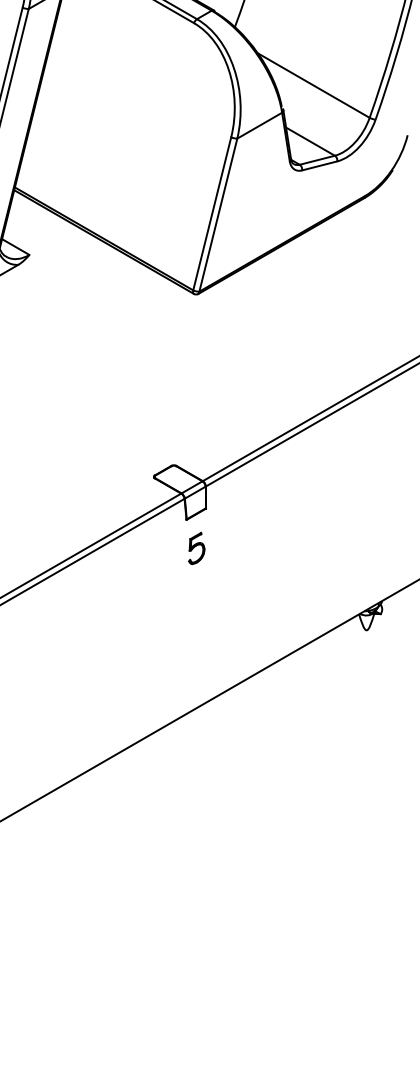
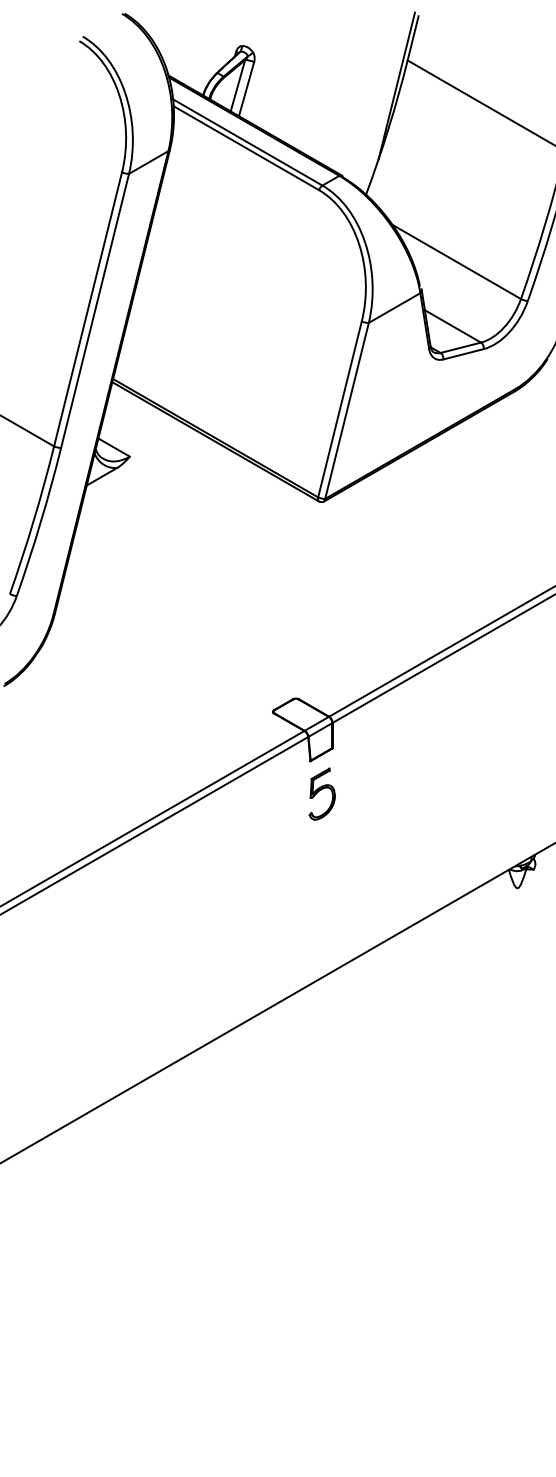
part: (196, 547) -> (321, 793), size x1.43

